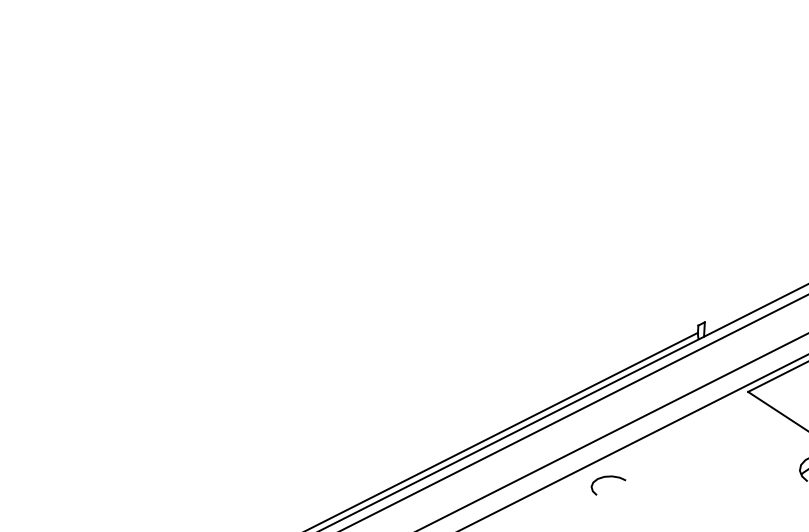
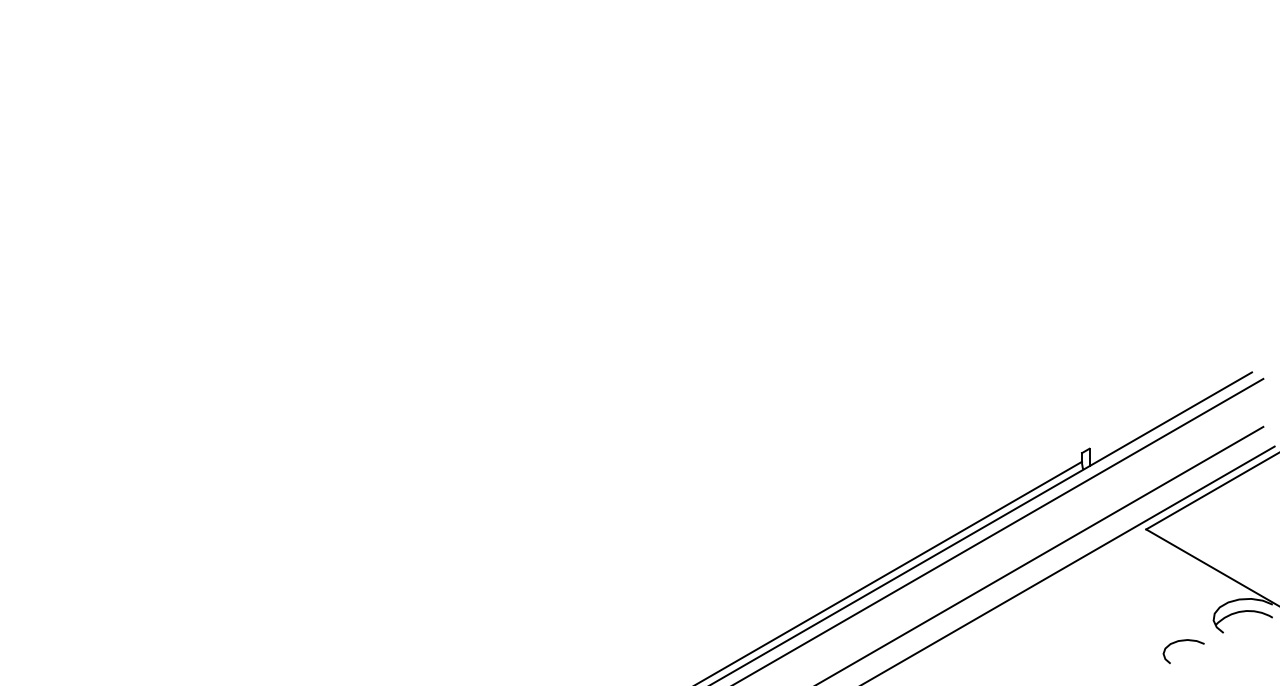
curve: (608, 477) -> (1183, 641), moved

